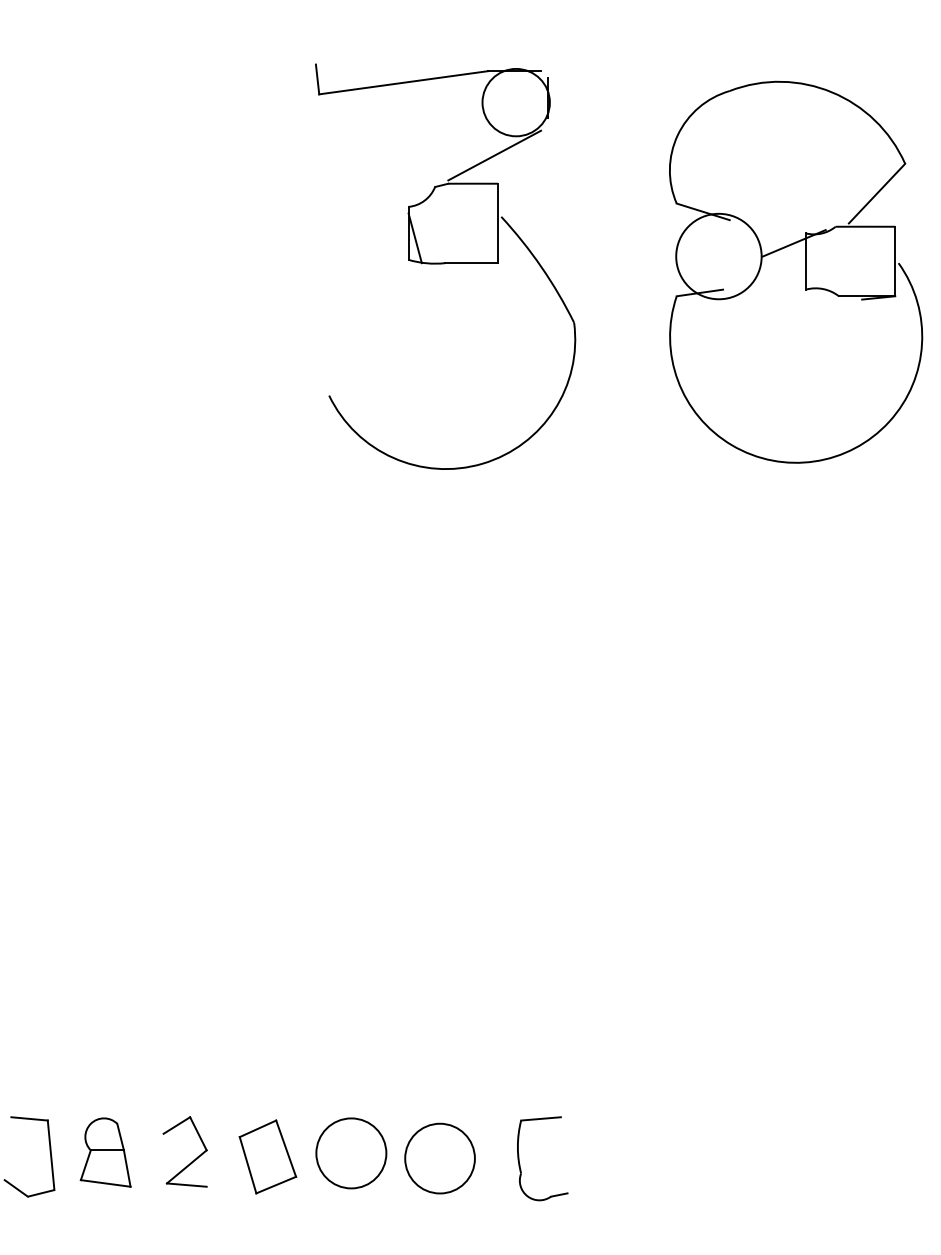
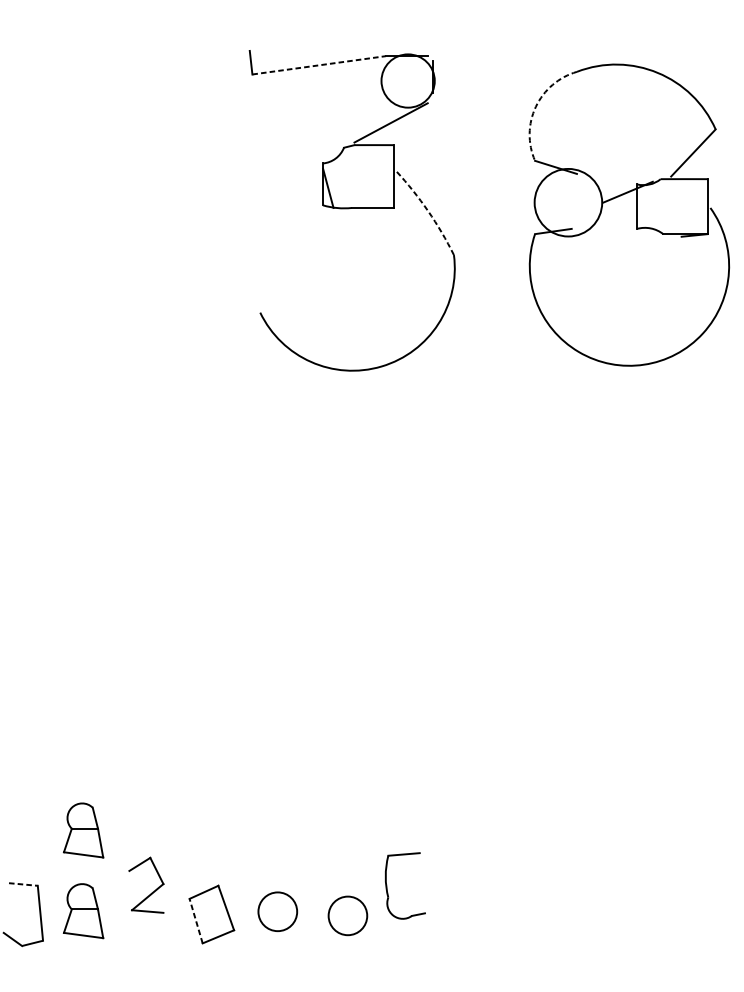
line: (404, 82) -> (319, 65), solid -> dashed
arc: (677, 135) -> (535, 107), solid -> dashed
arc: (541, 267) -> (428, 211), solid -> dashed
part: (105, 1050) -> (83, 830), added
line: (30, 1118) -> (24, 884), solid -> dashed
circle: (351, 1153) -> (277, 911), size x0.7
circle: (439, 1158) -> (347, 915), size x0.7
part: (192, 1160) -> (152, 892), moved
line: (247, 1164) -> (195, 920), solid -> dashed
part: (520, 1164) -> (387, 890), moved

